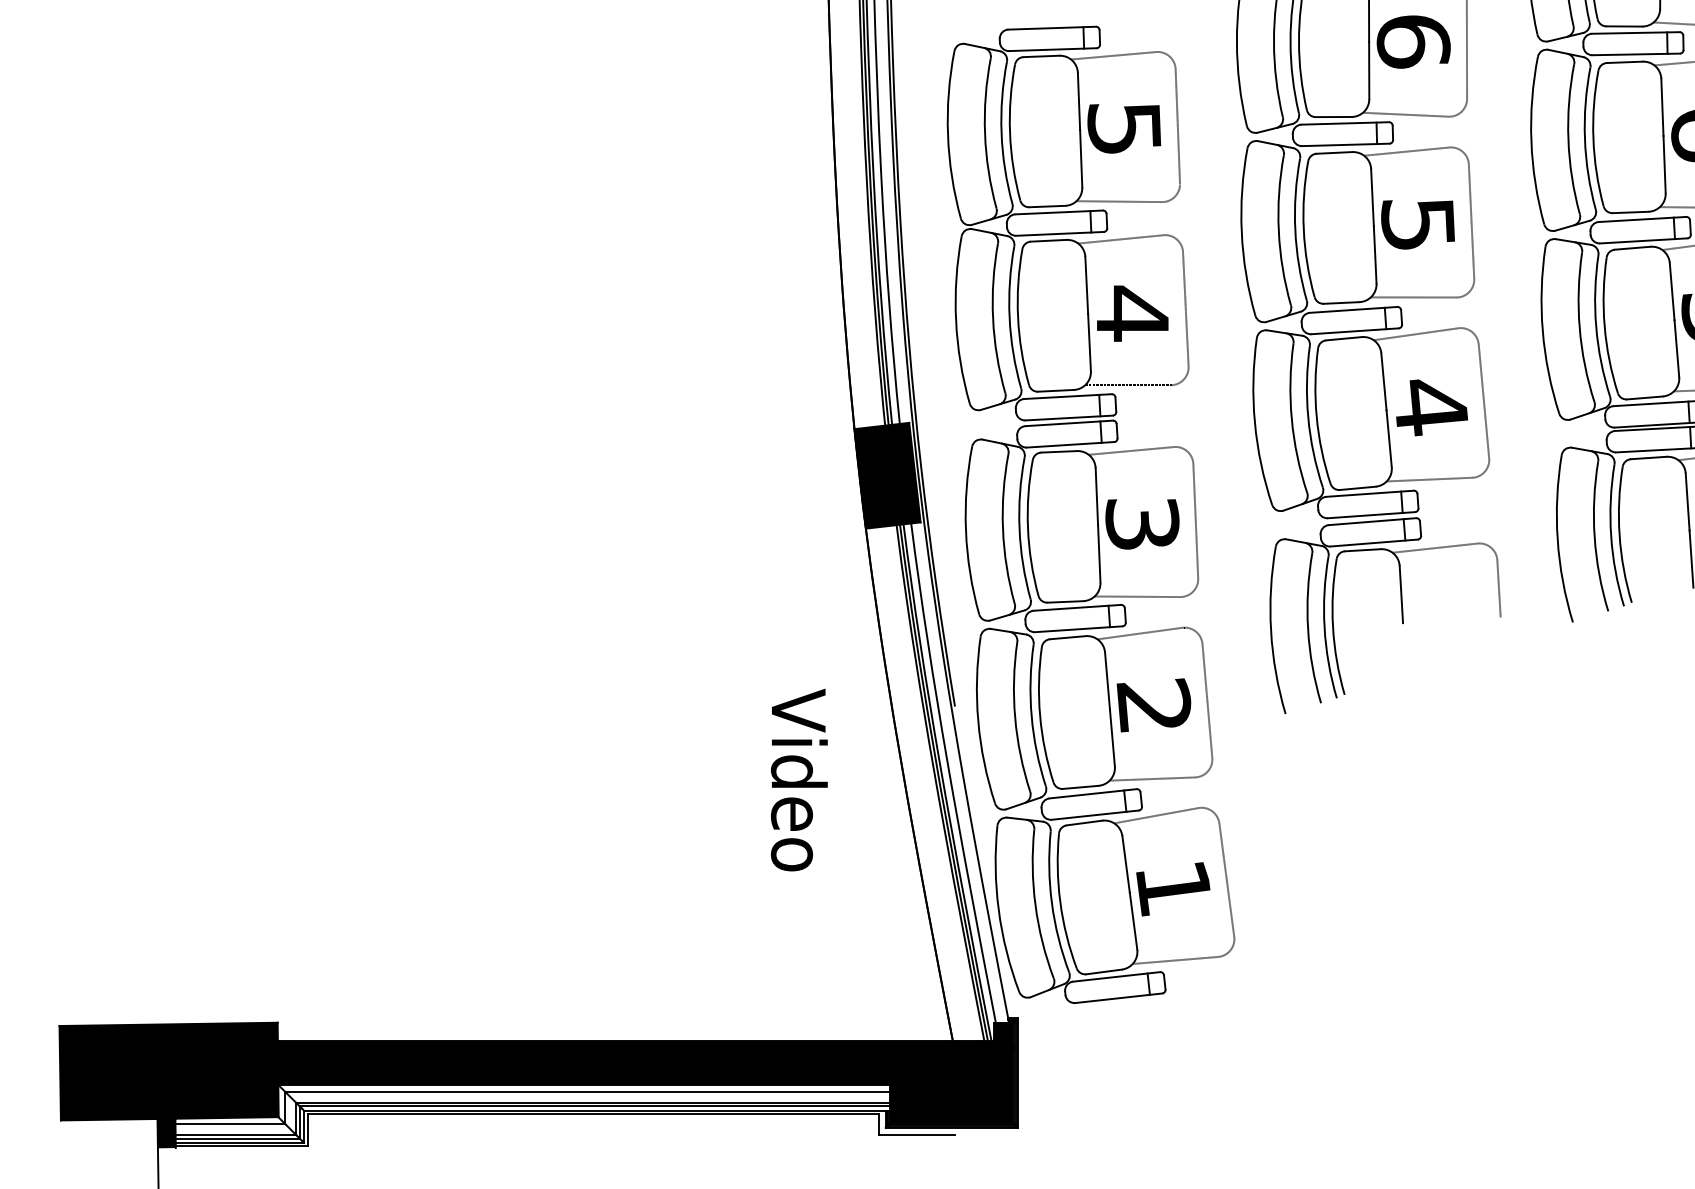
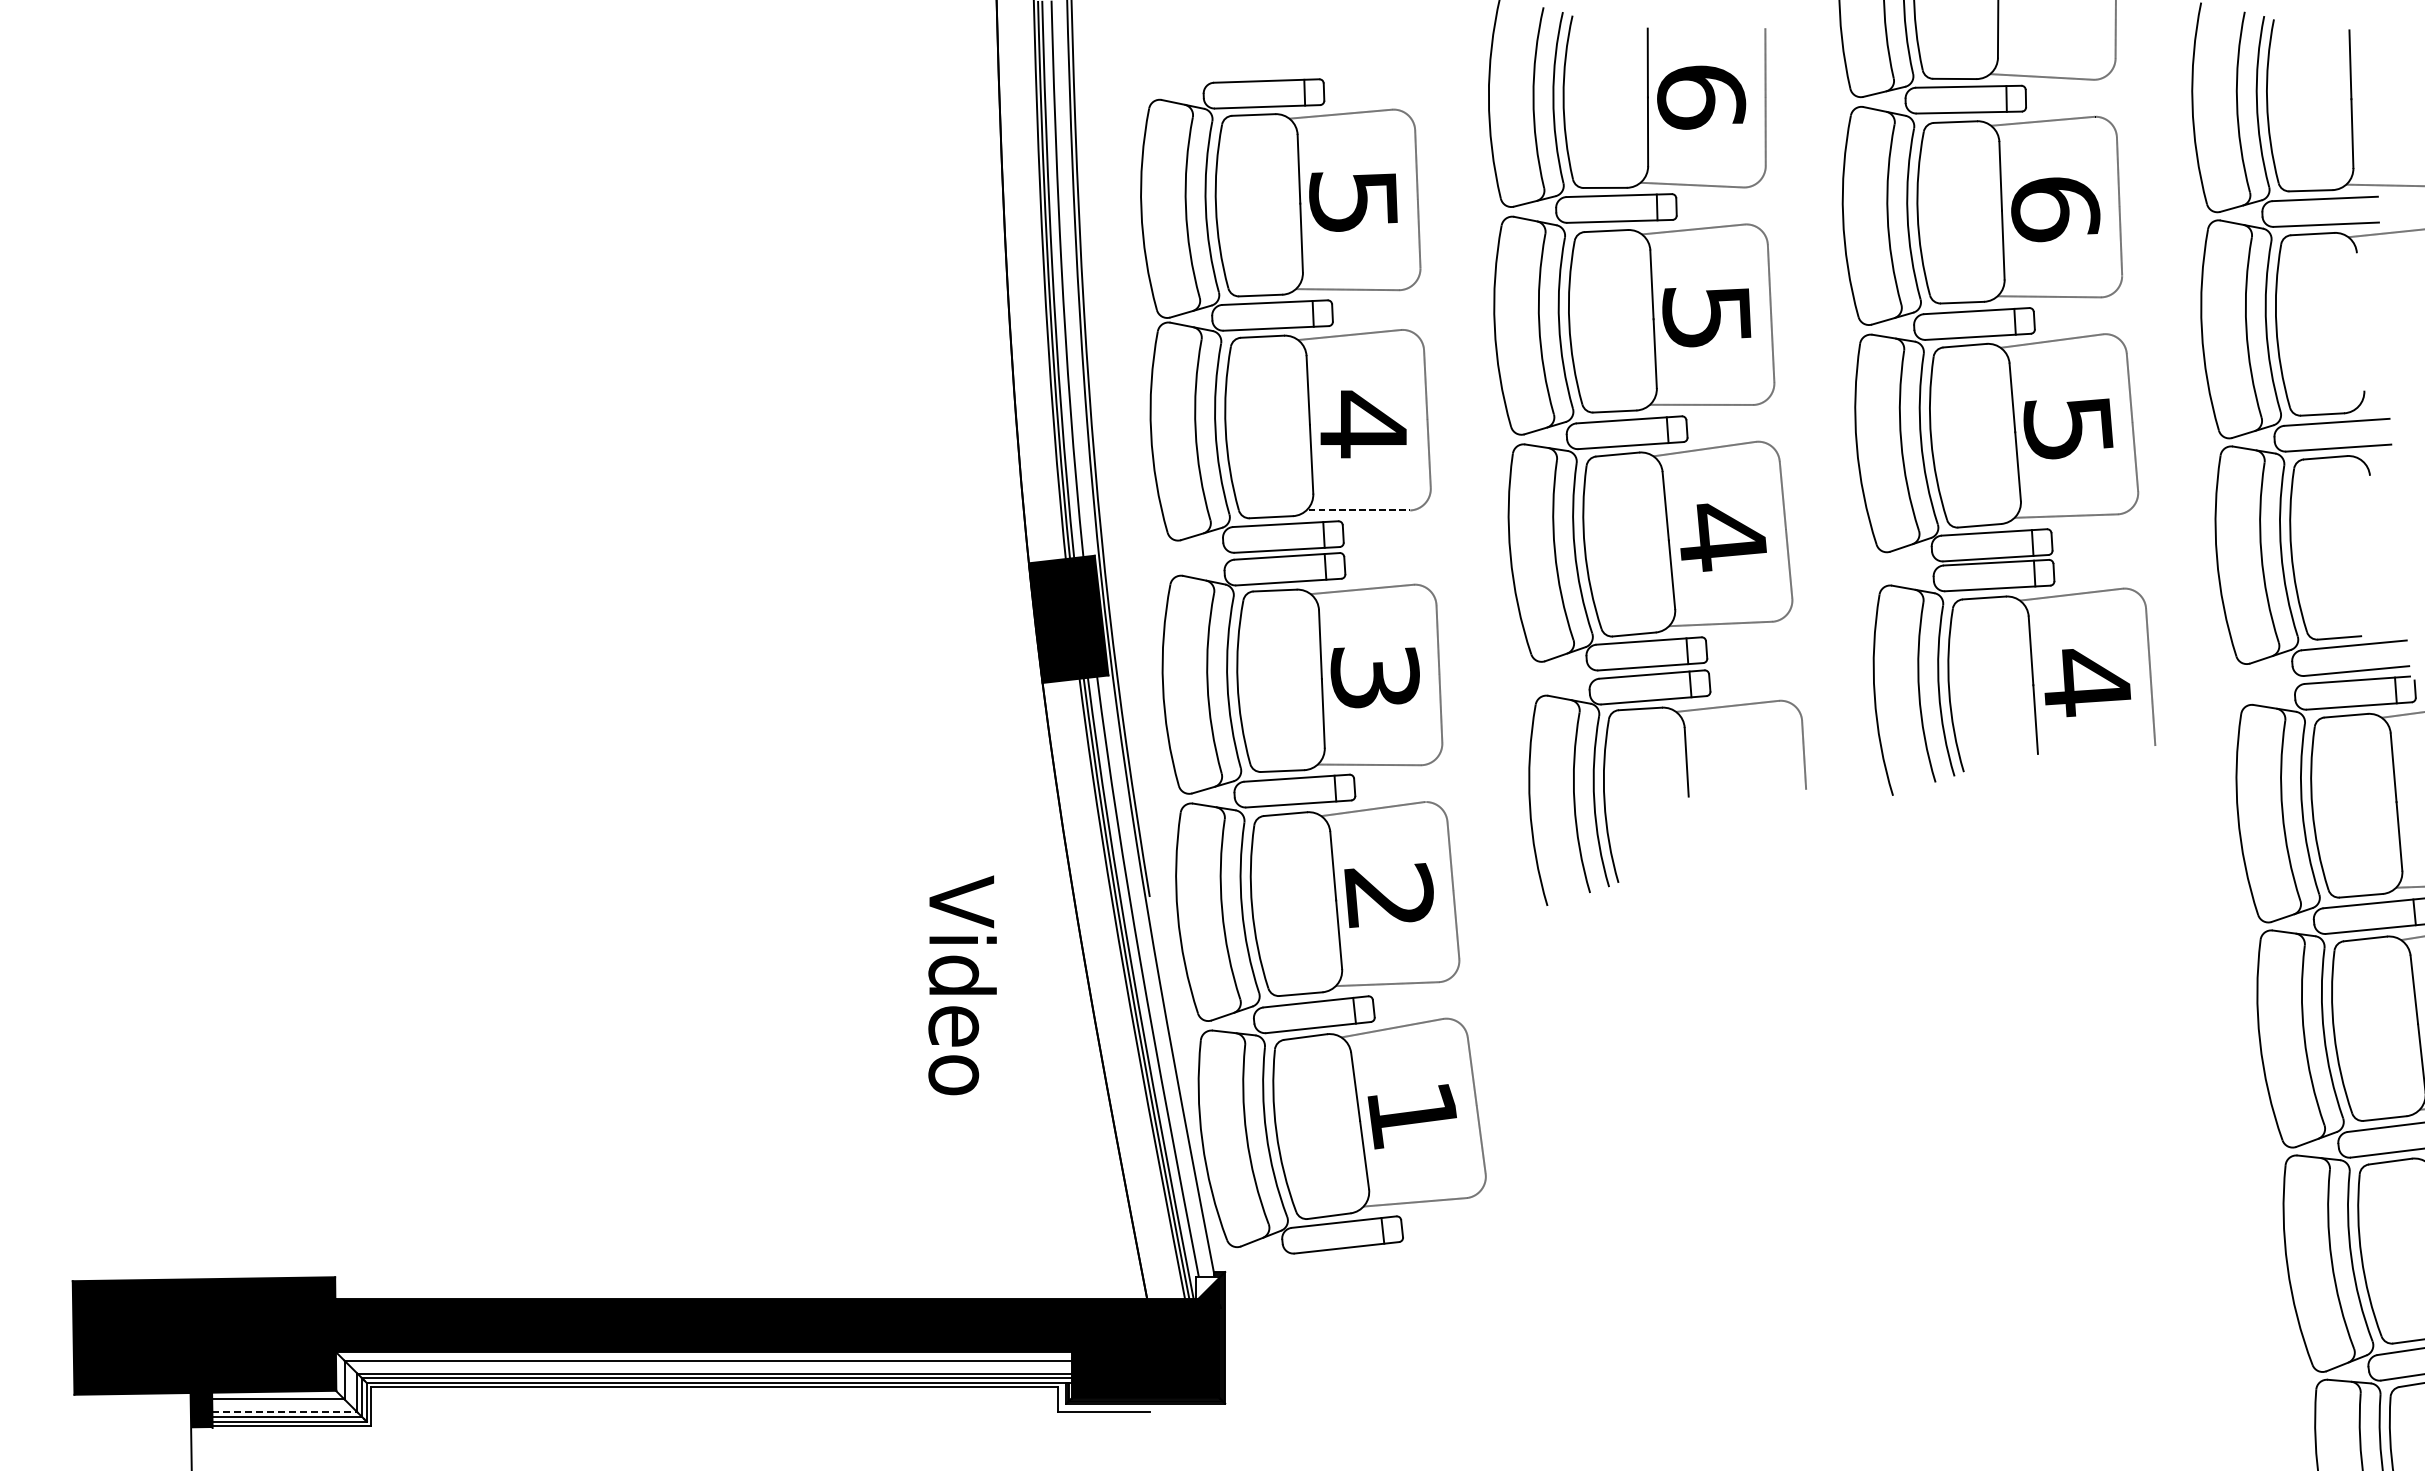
fill: (1003, 1031) -> (1208, 1287), removed
line: (235, 1135) -> (284, 1412), solid -> dashed

